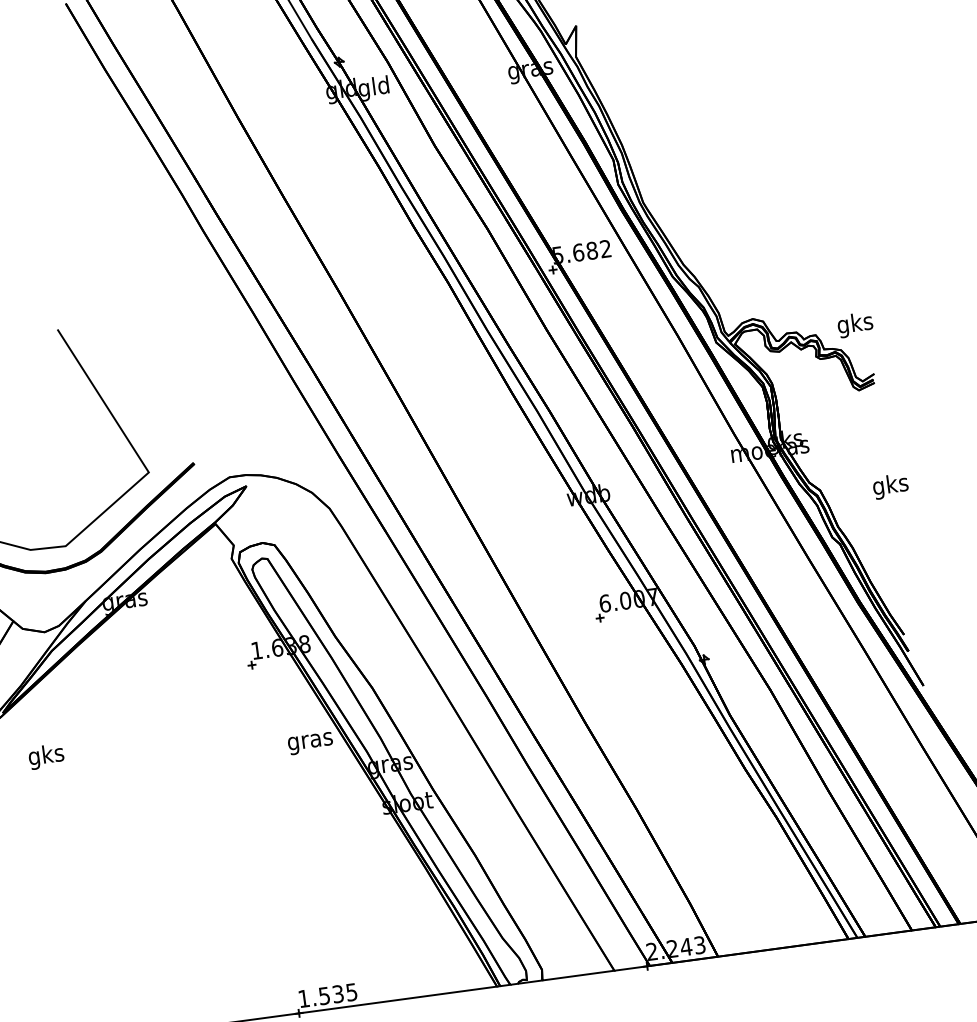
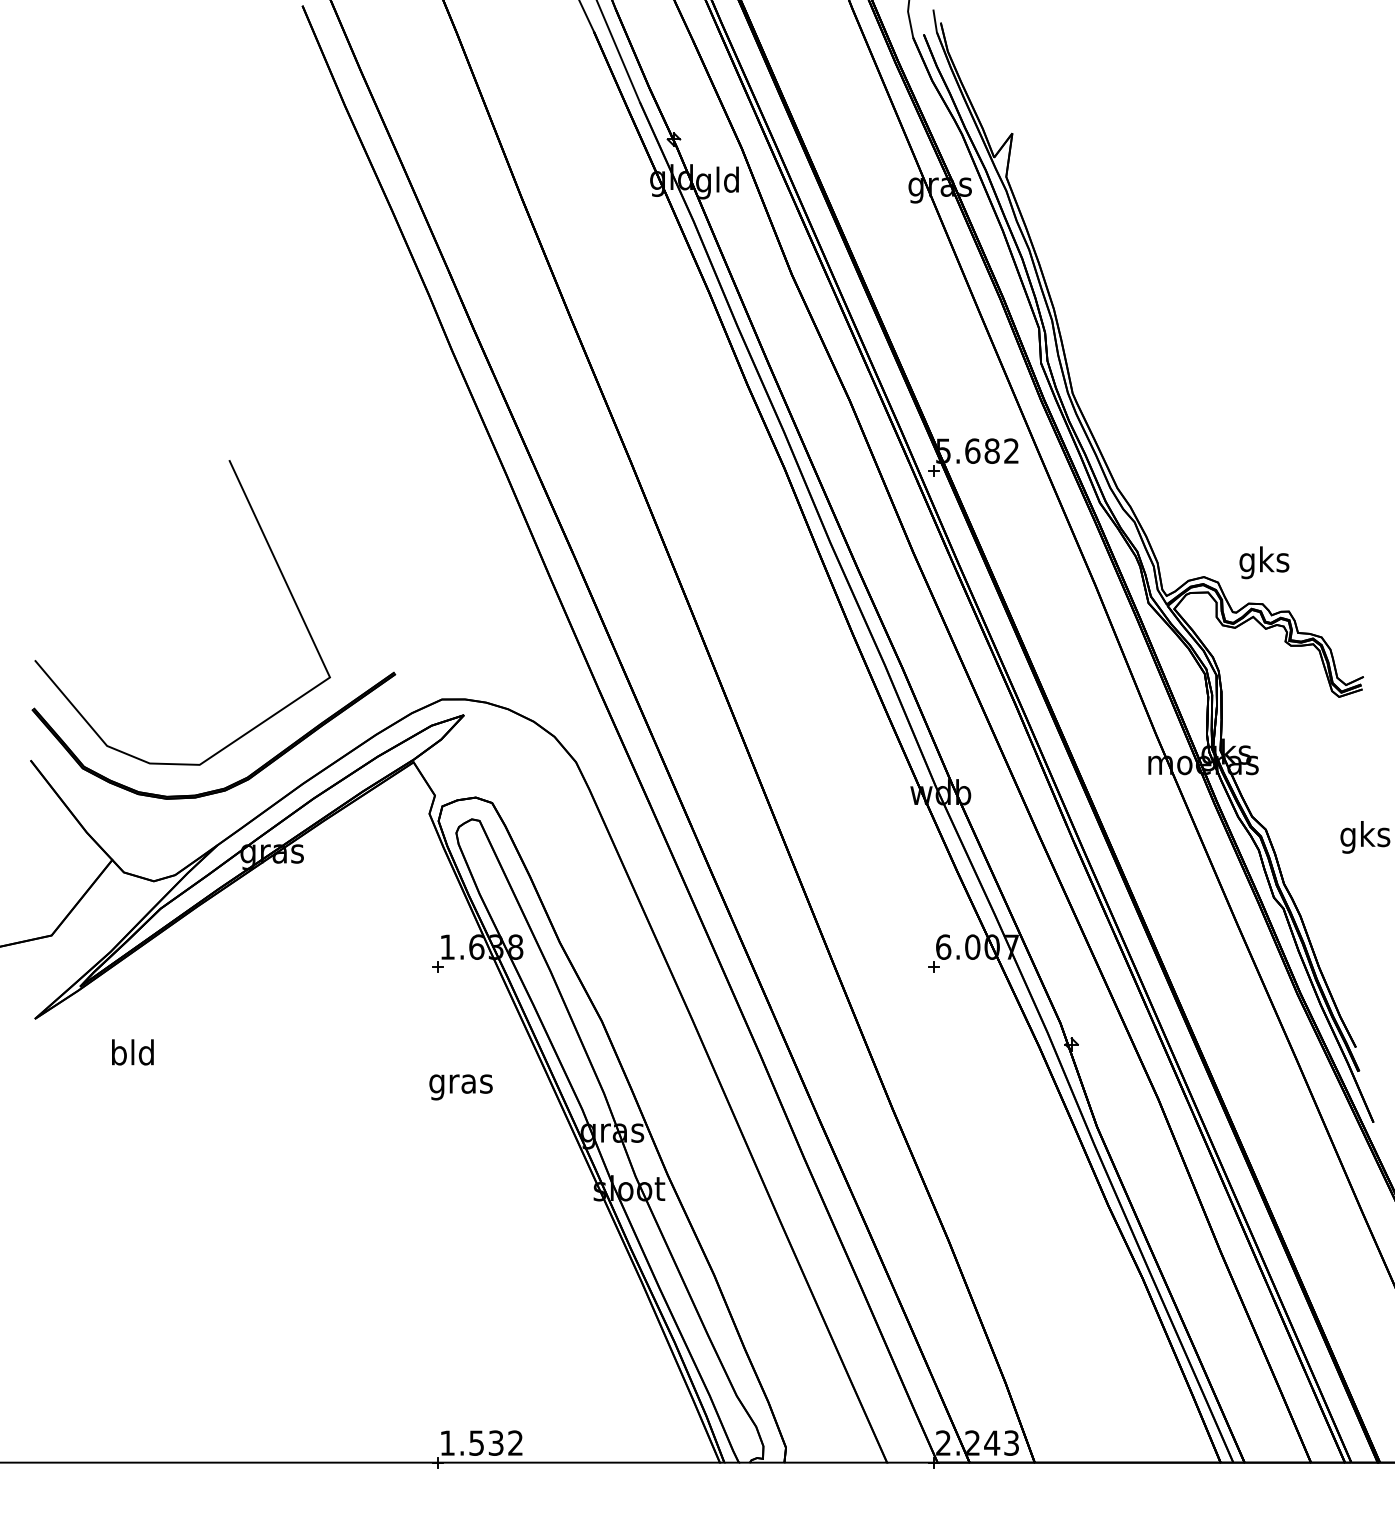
text: (855, 324) -> (1264, 562), moved
text: (310, 743) -> (460, 1087), moved
text: (46, 756) -> (132, 1055), gks -> bld
text: (351, 991) -> (515, 1442), 1.535 -> 1.532

